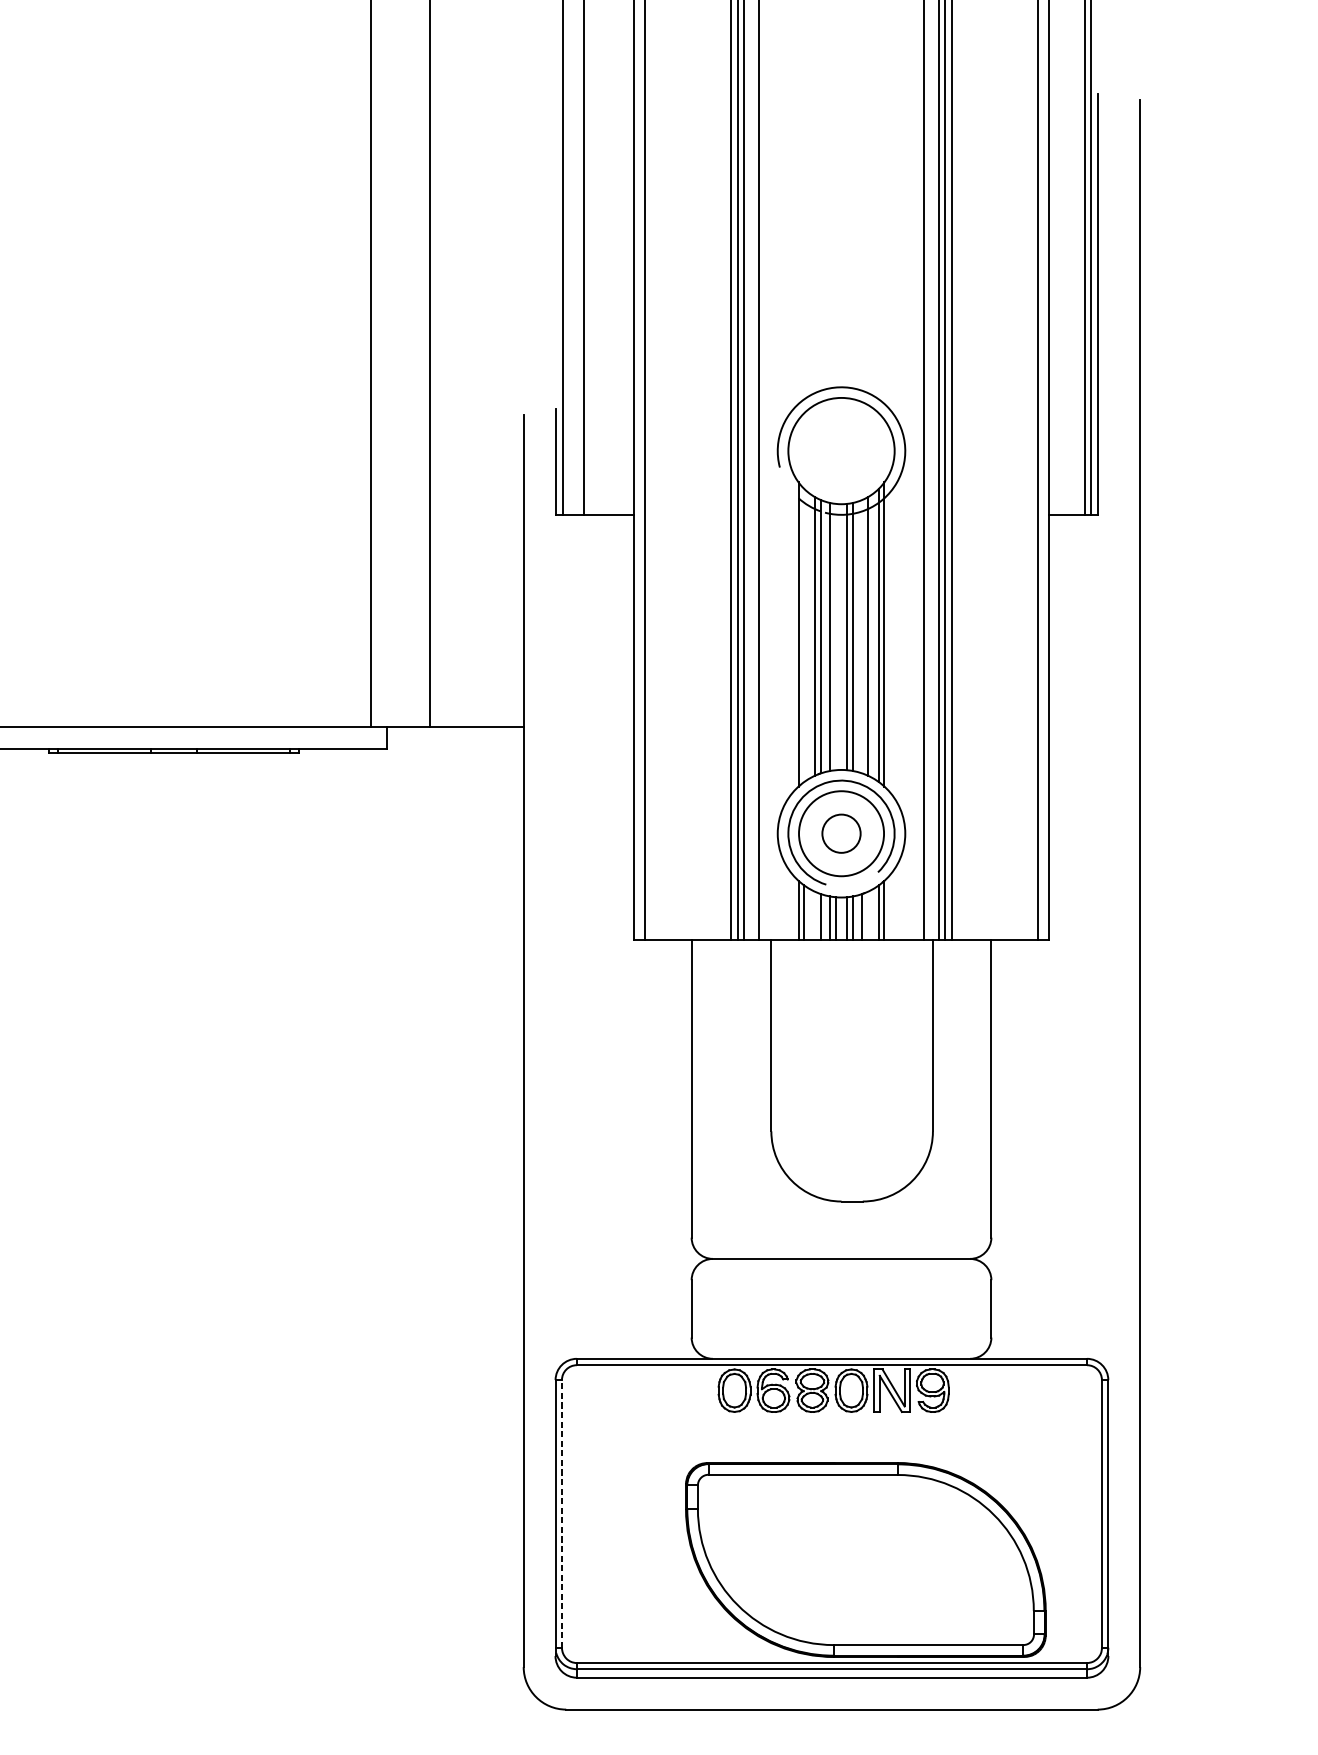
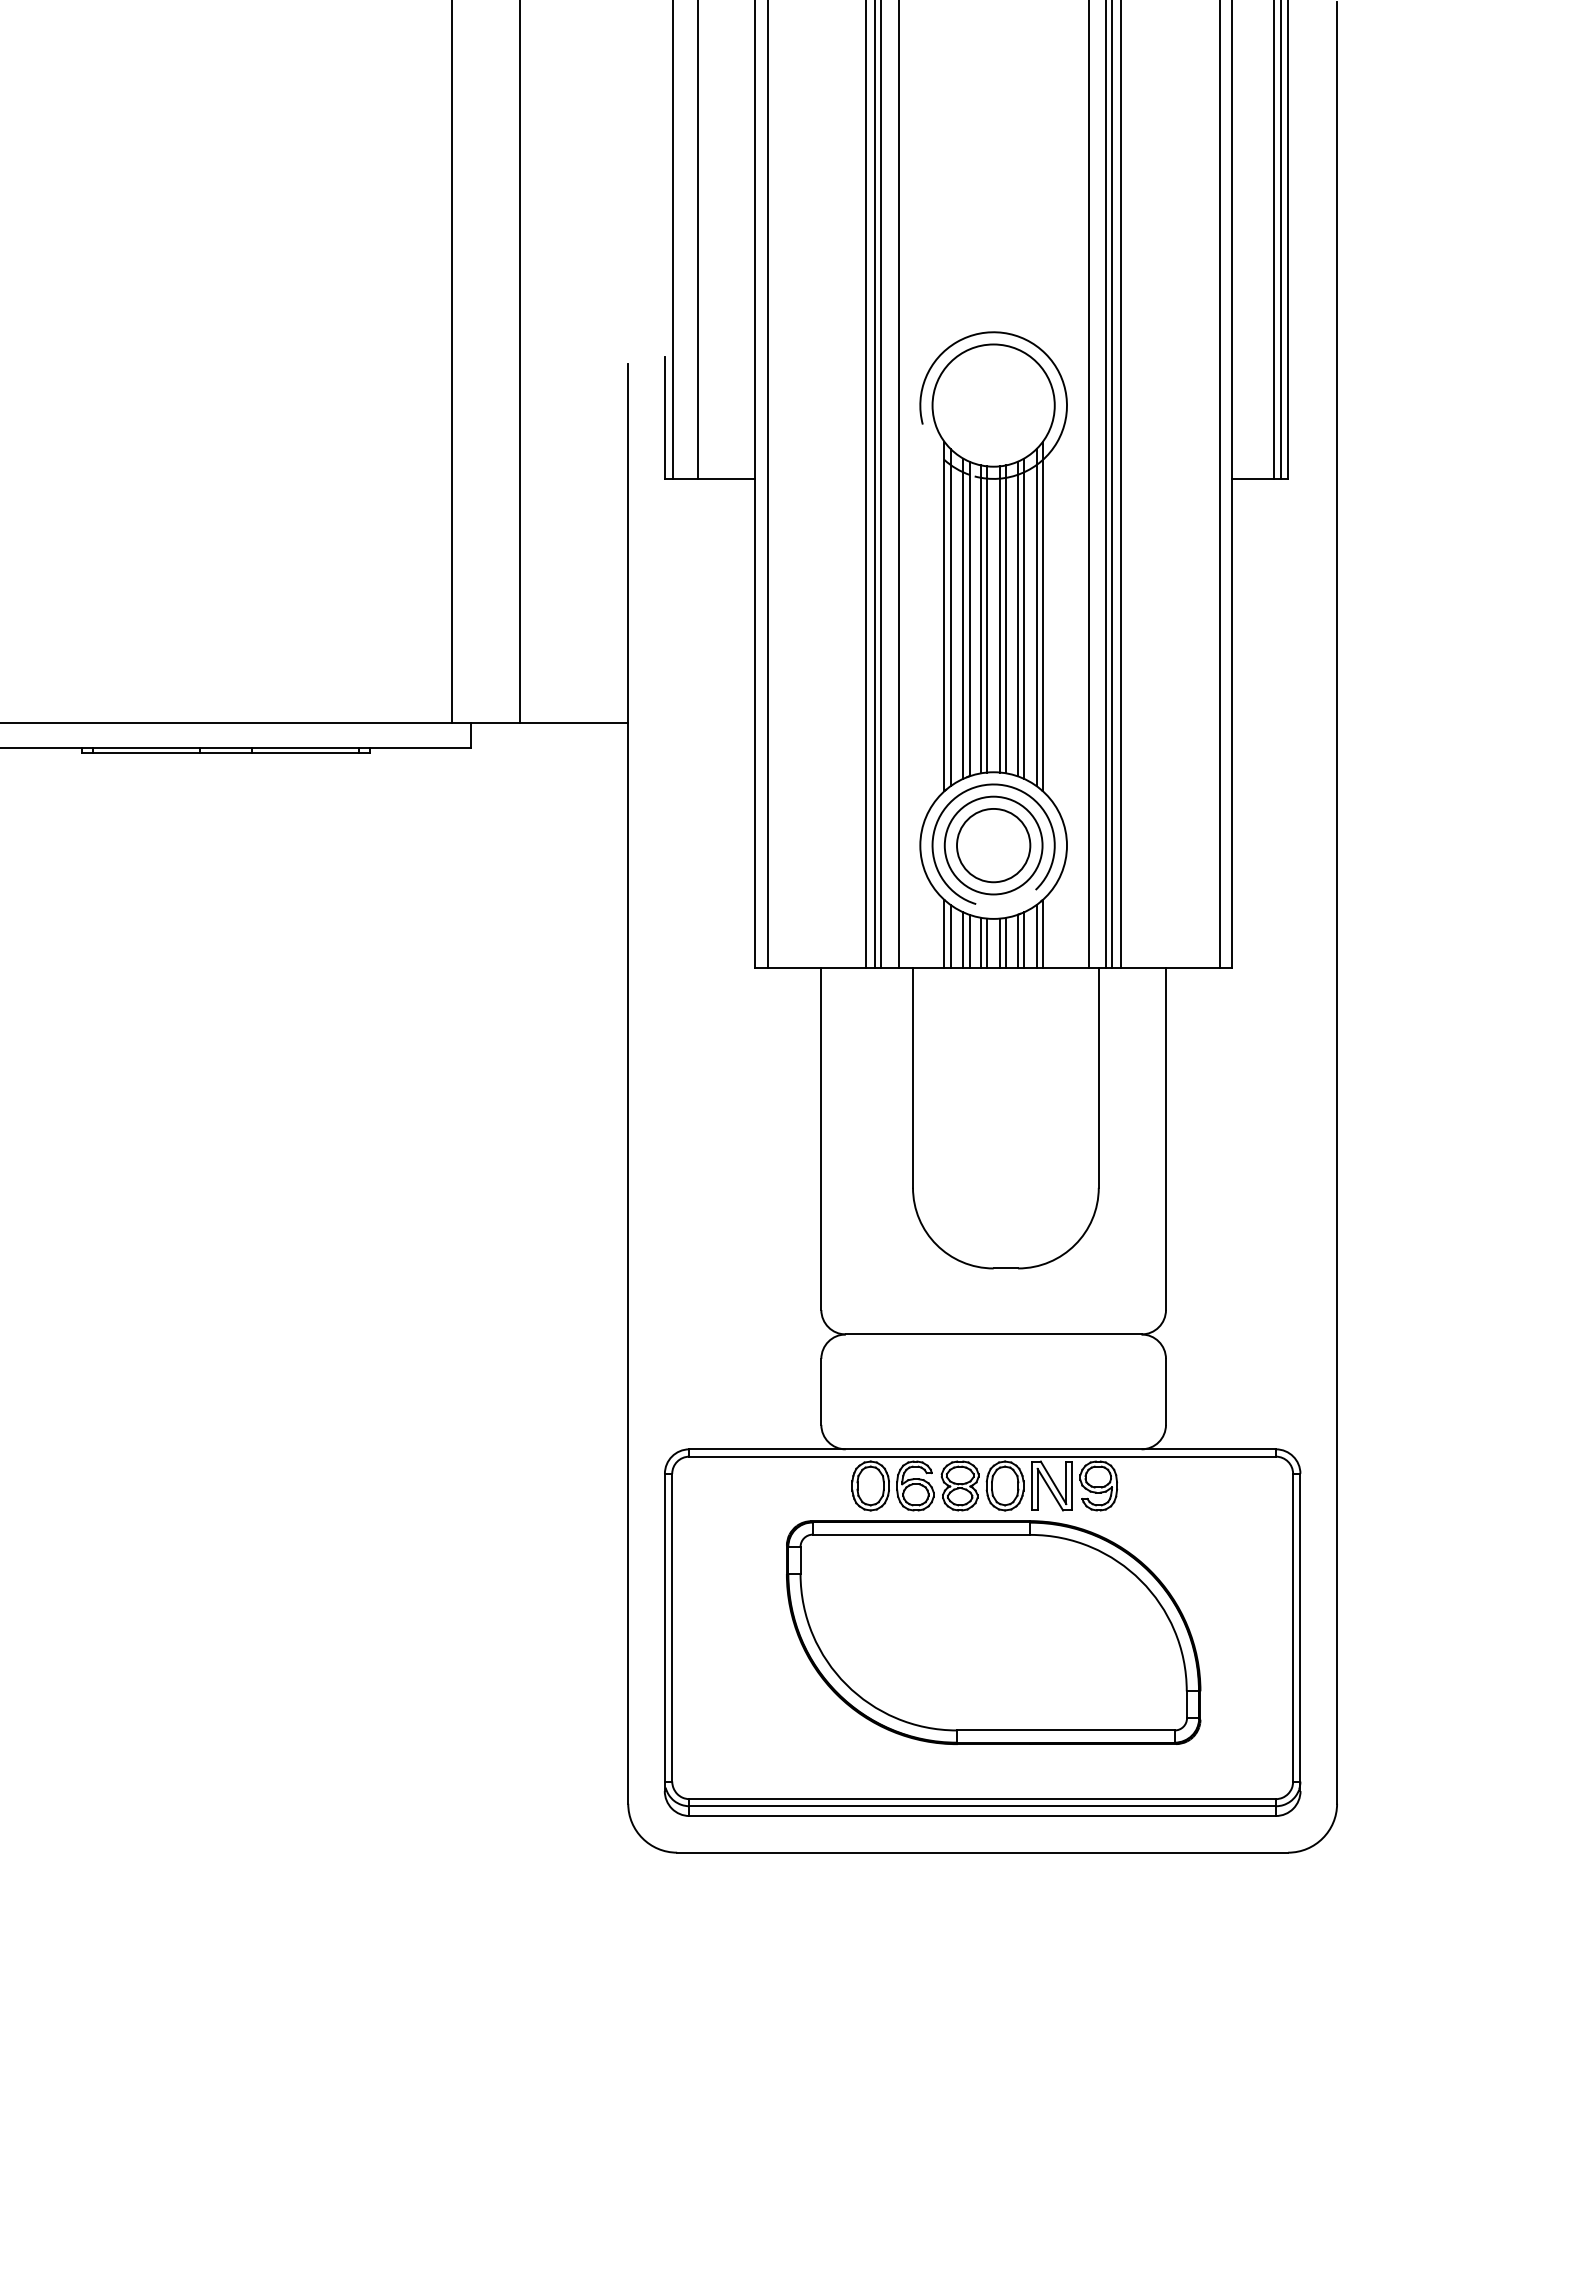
line: (803, 635) -> (950, 617), added
line: (862, 636) -> (1017, 618), added
line: (836, 637) -> (987, 619), added
circle: (841, 833) -> (993, 845), size x1.67
line: (815, 915) -> (963, 939), added
line: (867, 915) -> (1023, 939), added
line: (562, 1513) -> (672, 1627), dashed -> solid
part: (865, 1559) -> (993, 1632), moved

